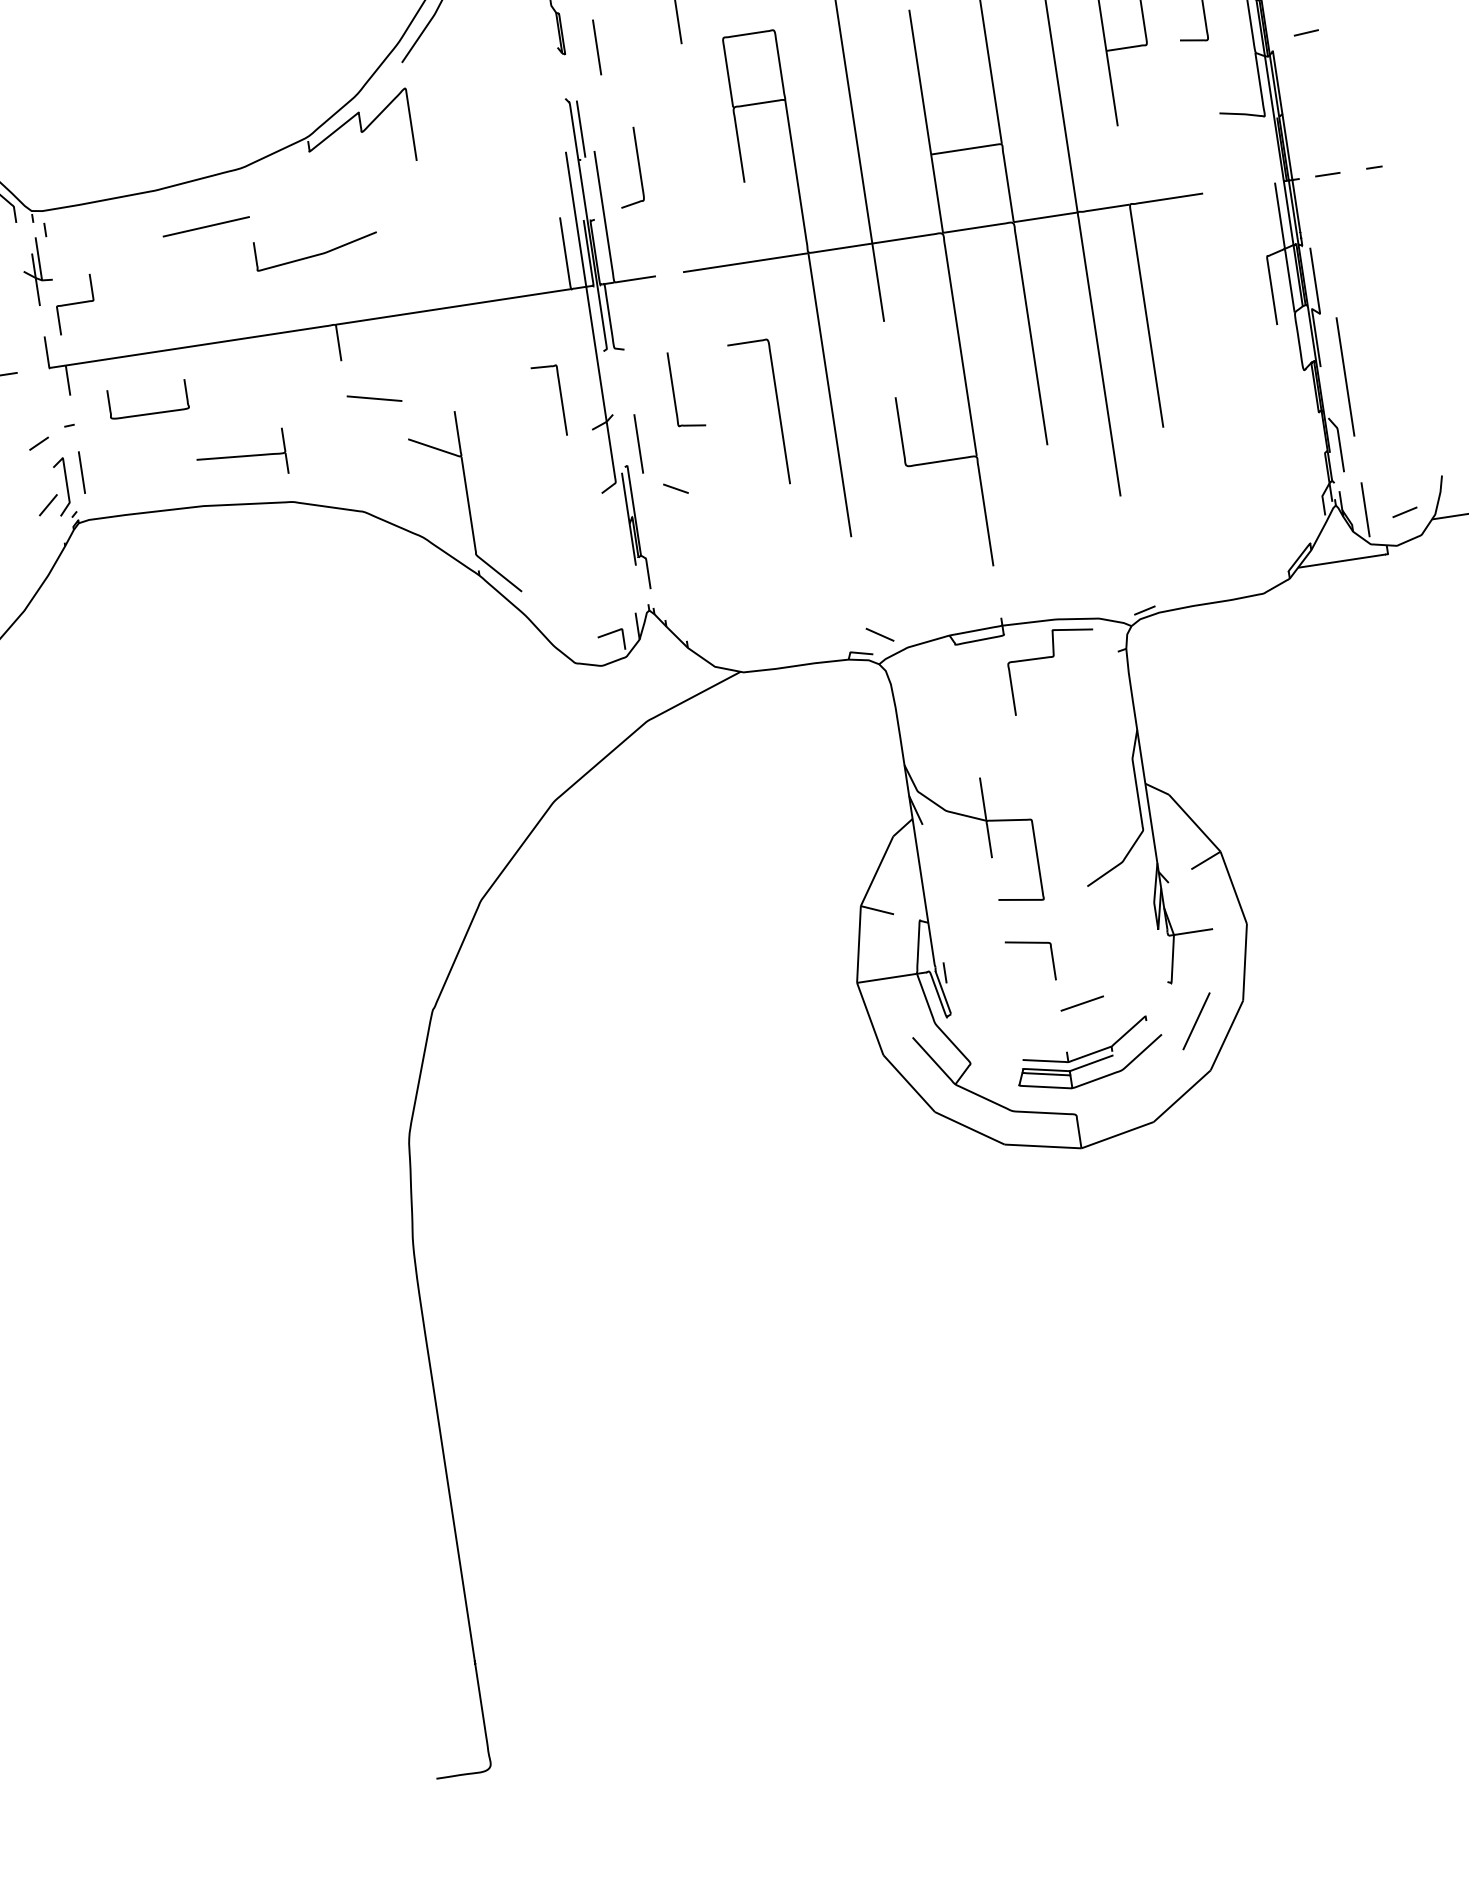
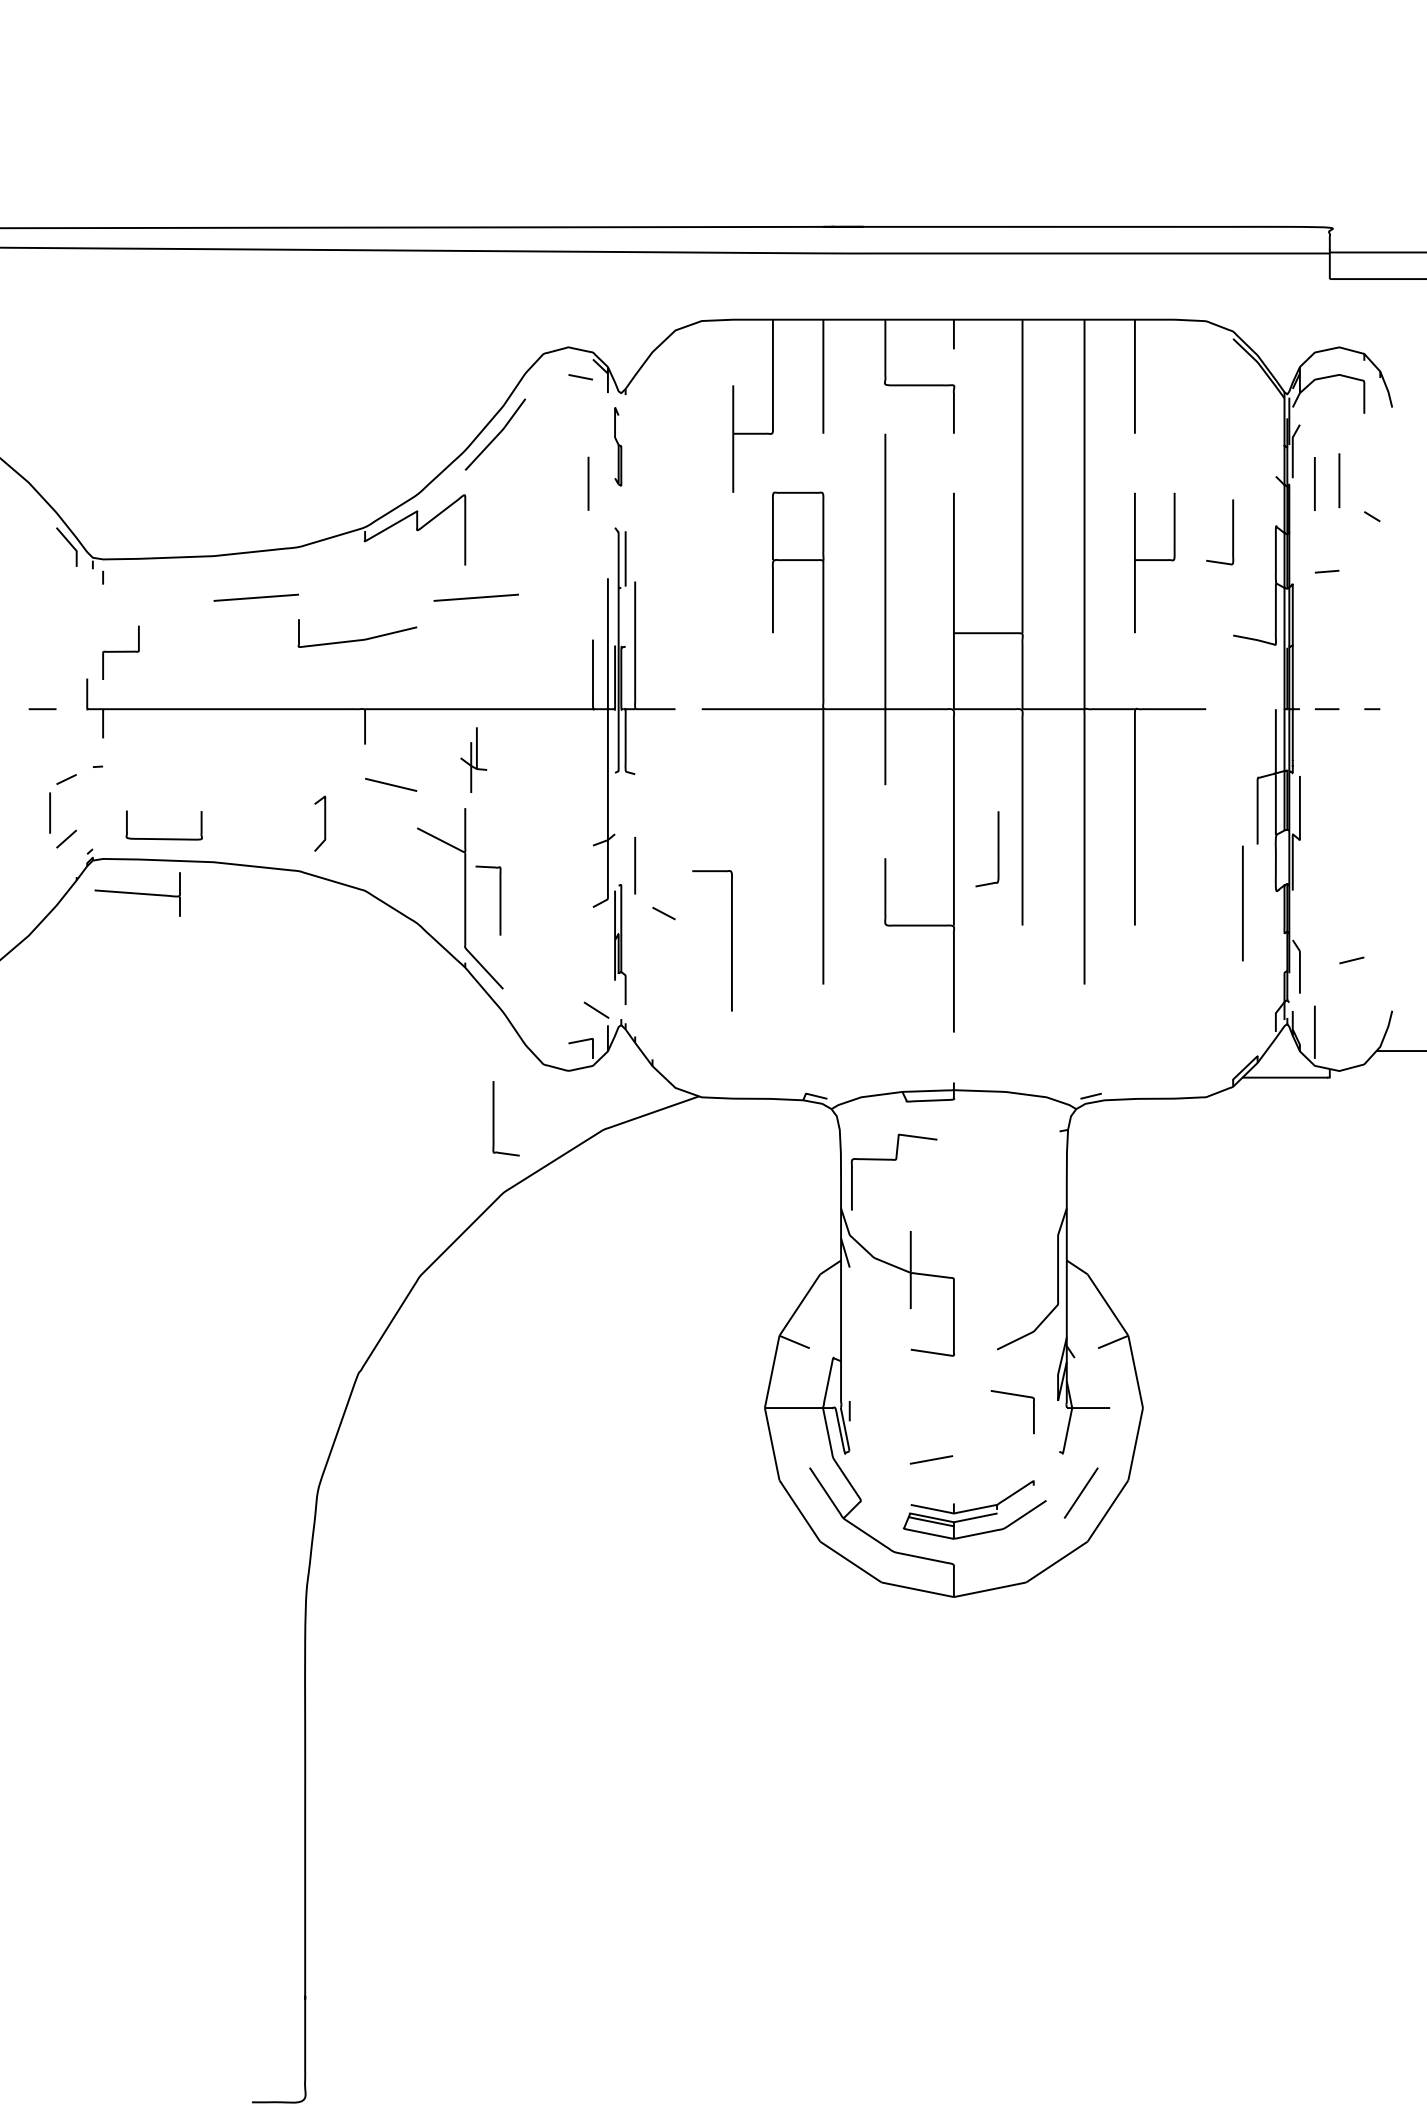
line: (597, 47) -> (588, 483), moved
curve: (638, 166) -> (997, 849), moved
line: (432, 192) -> (475, 597), added
part: (37, 271) -> (473, 759), moved
line: (1345, 376) -> (1242, 903), moved
curve: (674, 390) -> (494, 1118), moved
curve: (560, 399) -> (499, 900), moved
curve: (778, 410) -> (731, 940), moved
curve: (149, 413) -> (163, 838), moved
part: (241, 457) -> (137, 894), moved
line: (81, 472) -> (49, 812), moved
curve: (66, 485) -> (324, 823), moved
line: (1404, 512) -> (1351, 960), moved
line: (879, 634) -> (596, 1009), moved
curve: (1051, 657) -> (893, 1160), moved
curve: (1033, 944) -> (1017, 1396), moved
line: (1082, 1003) -> (931, 1459), moved

